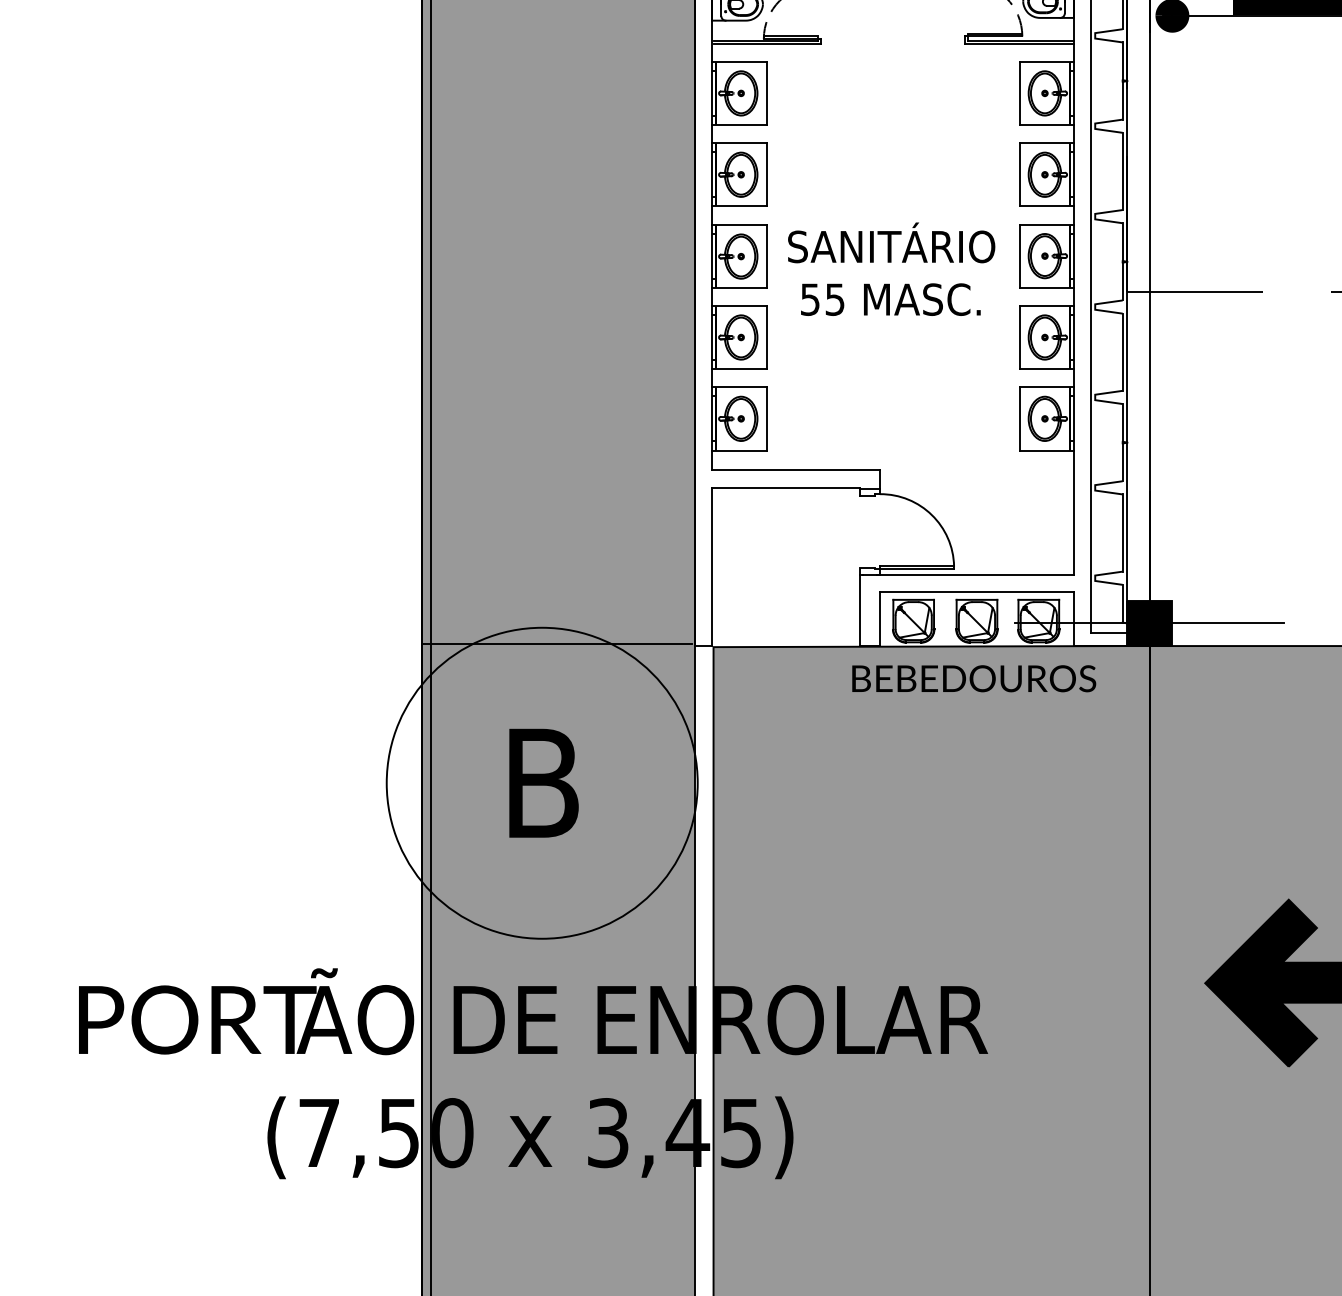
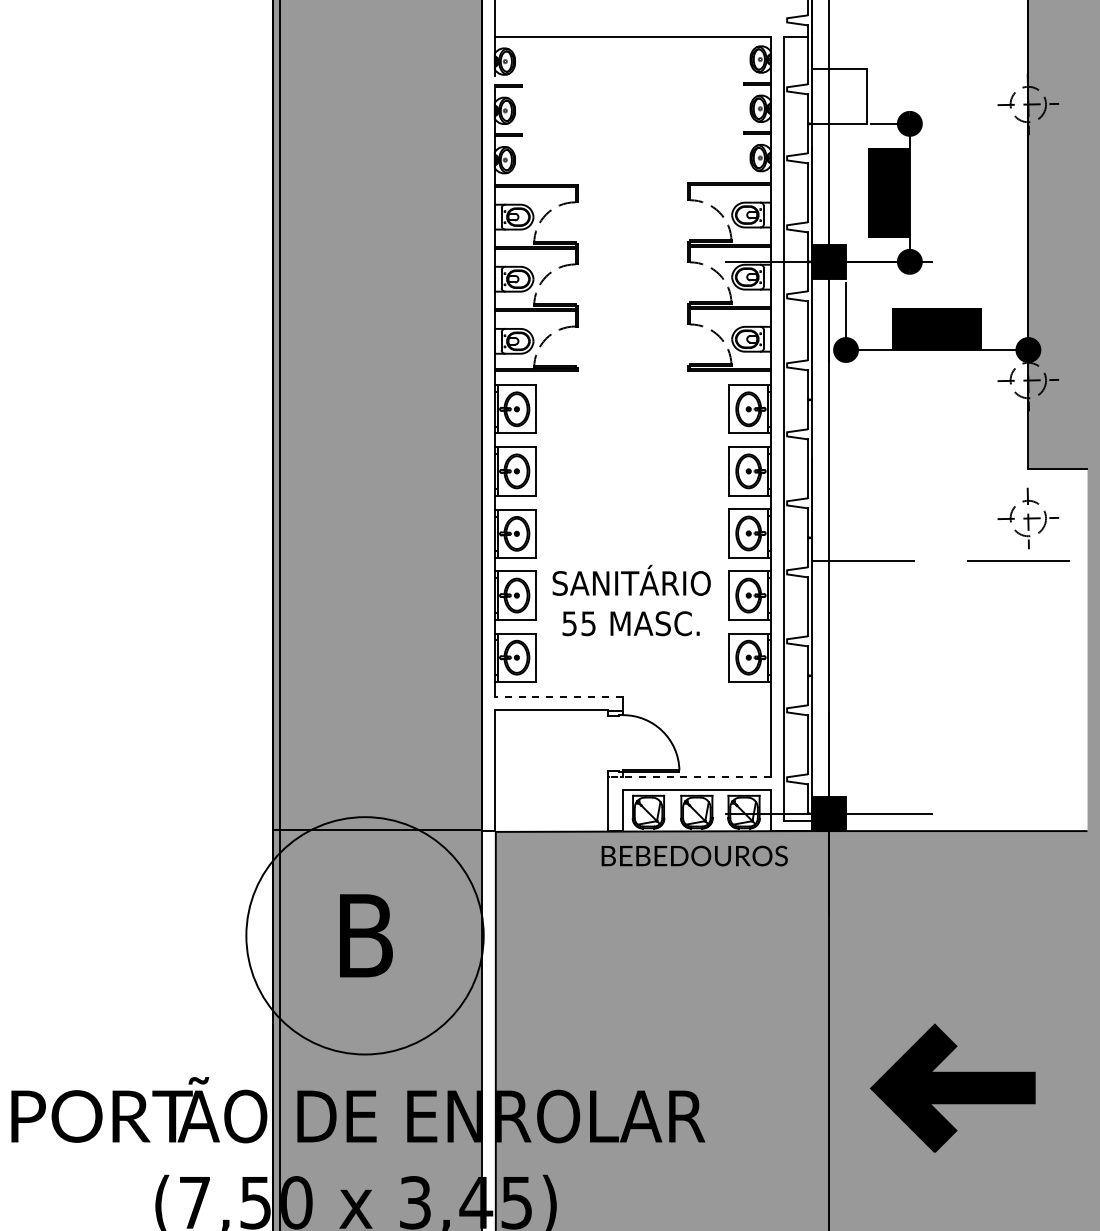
text: (891, 269) -> (631, 600), moved
line: (795, 471) -> (558, 697), solid -> dashed
line: (967, 574) -> (689, 776), solid -> dashed

